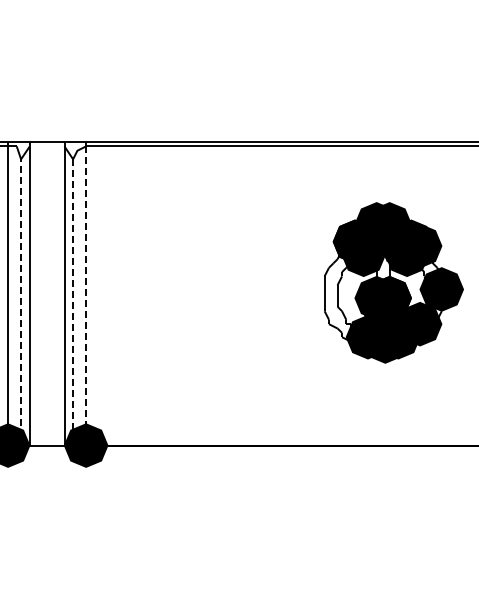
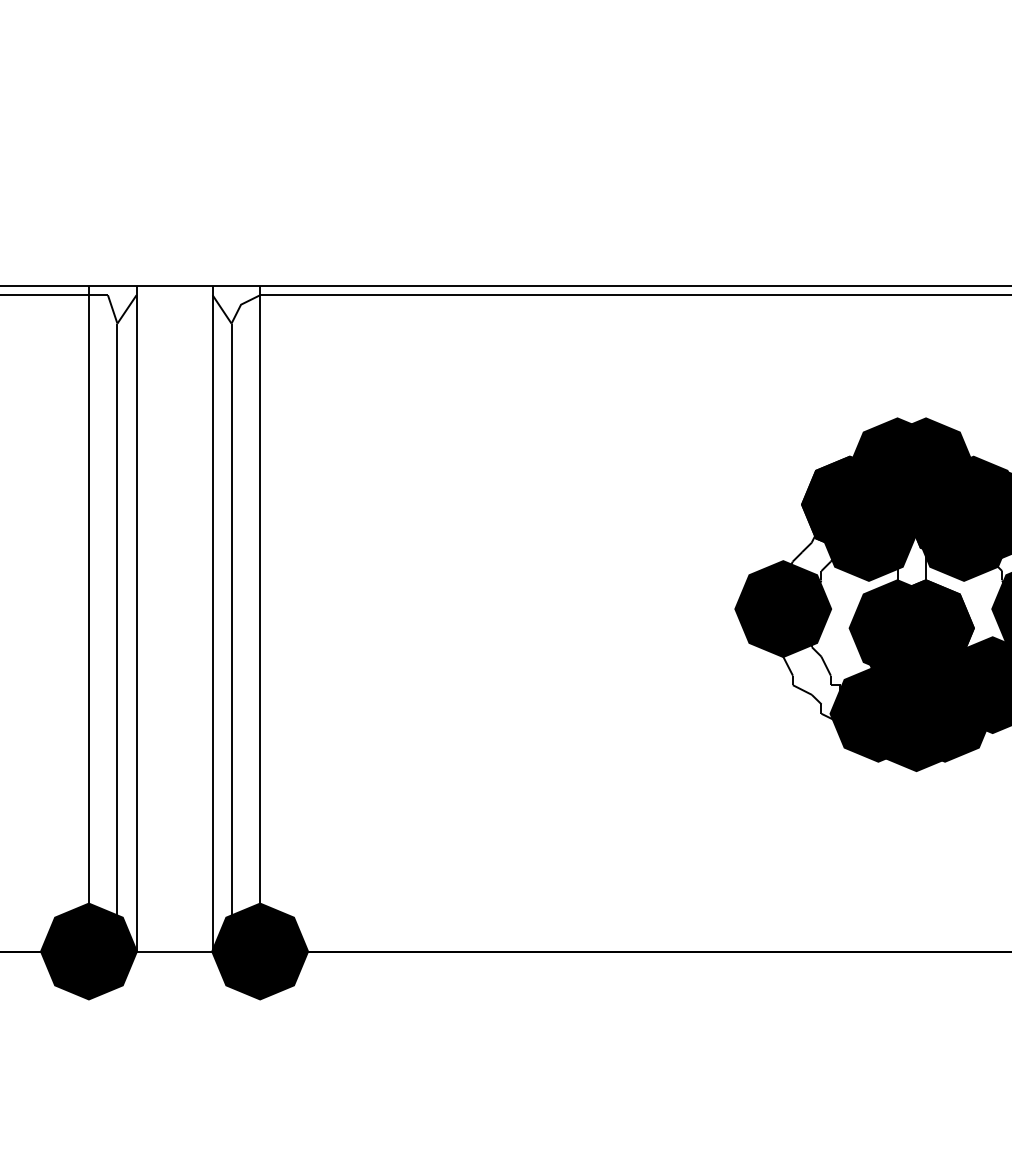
fill: (324, 289) -> (782, 609), added
line: (86, 296) -> (260, 624), dashed -> solid
line: (21, 298) -> (118, 628), dashed -> solid
line: (73, 298) -> (232, 628), dashed -> solid

